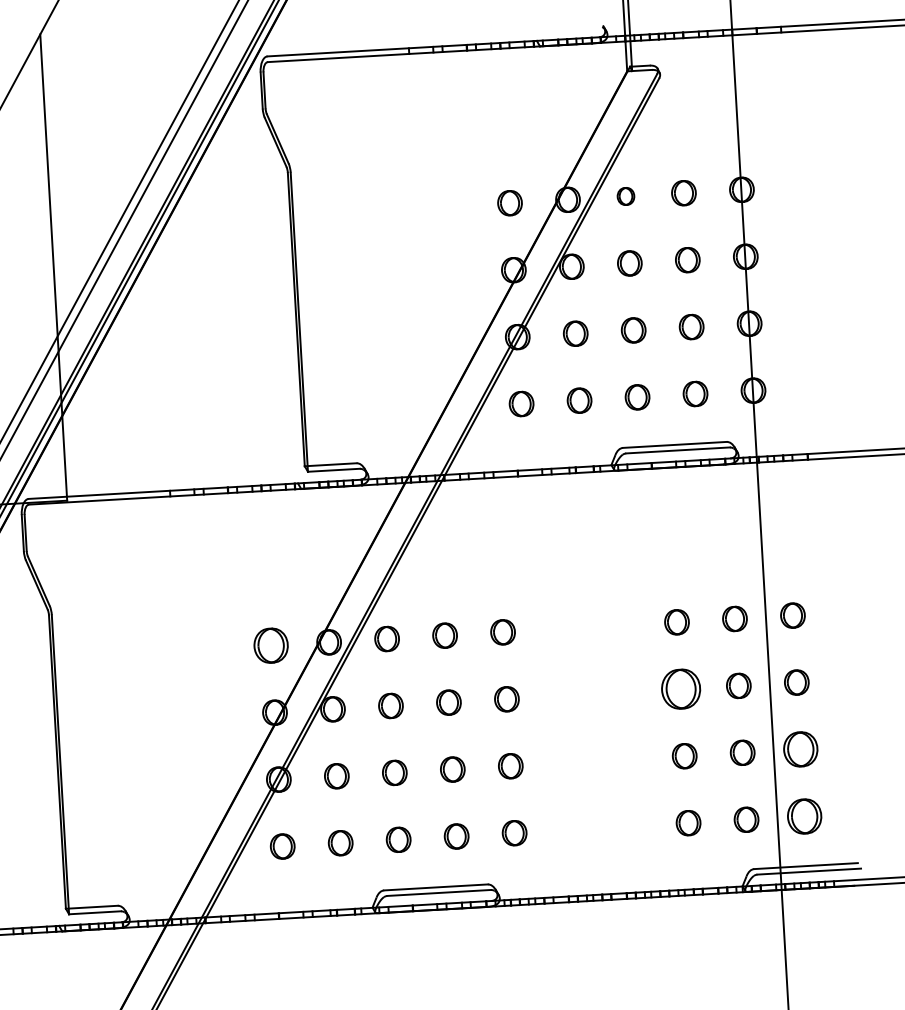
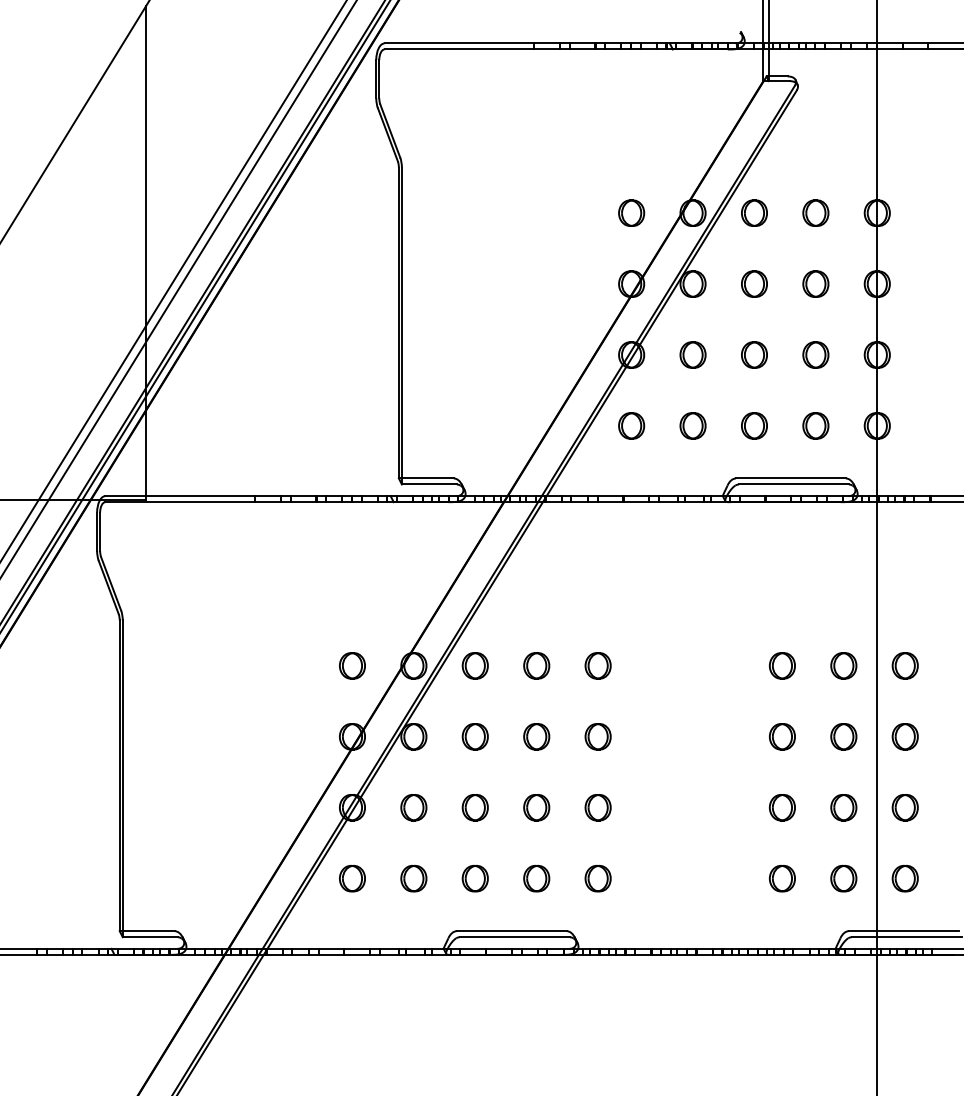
part: (625, 195) -> (754, 212), size x1.43
part: (271, 645) -> (352, 665), size x0.71
part: (679, 689) -> (781, 736), size x0.62
part: (799, 749) -> (904, 807), size x0.71
part: (803, 816) -> (904, 878), size x0.71

